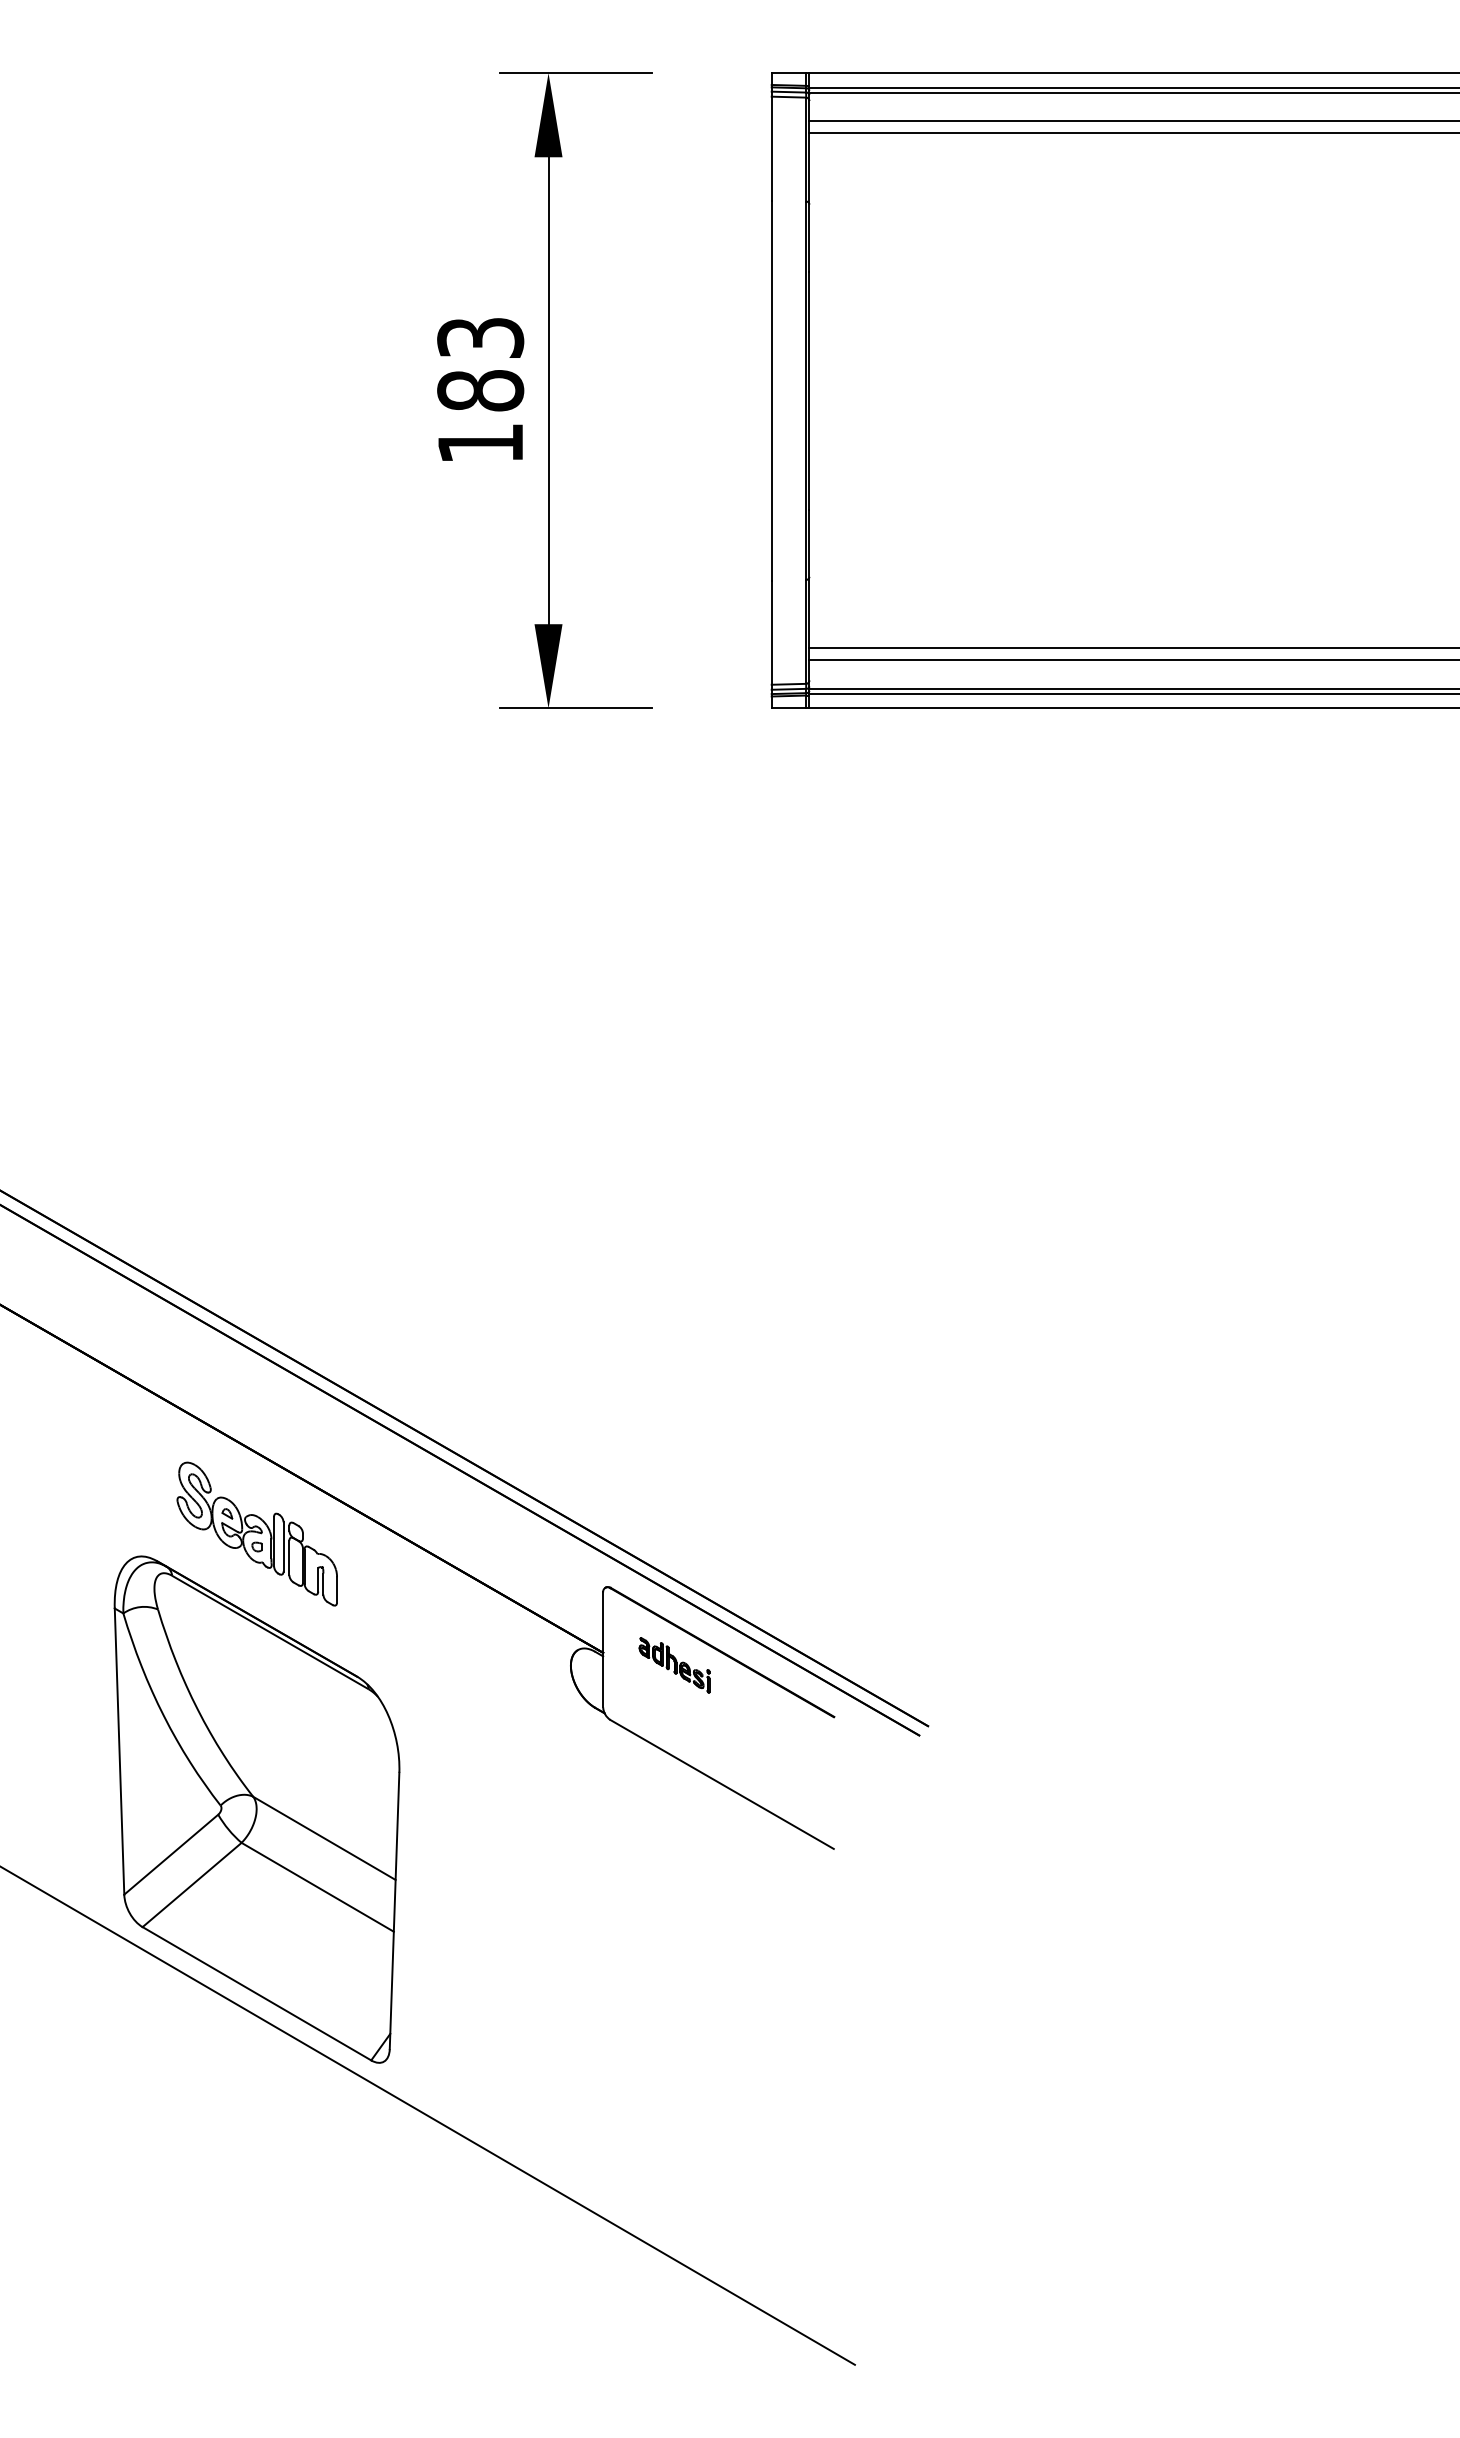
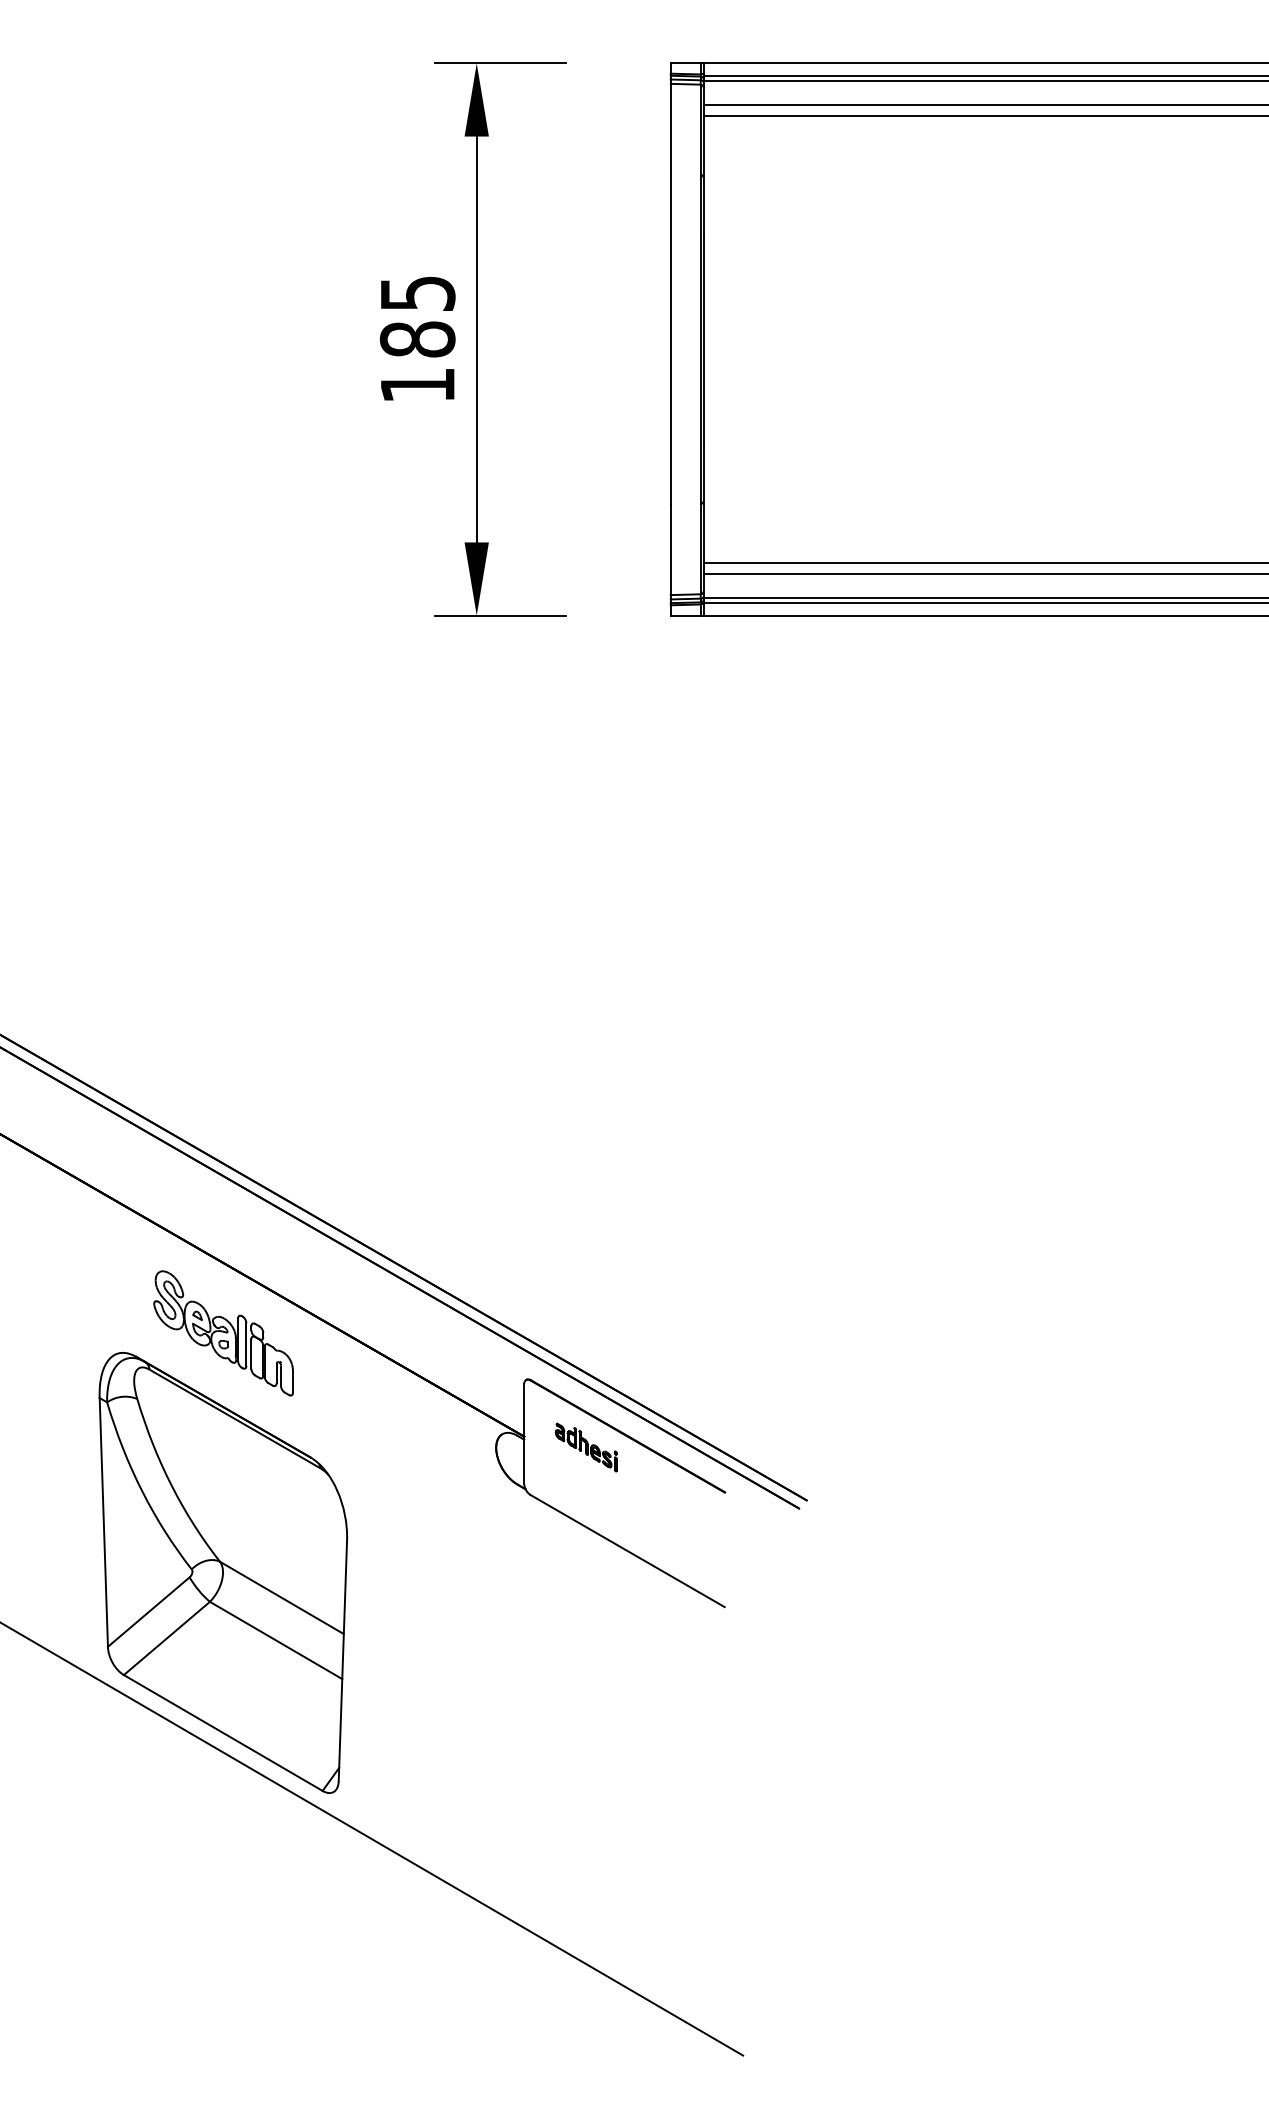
text: (480, 337) -> (417, 293), 183 -> 185

